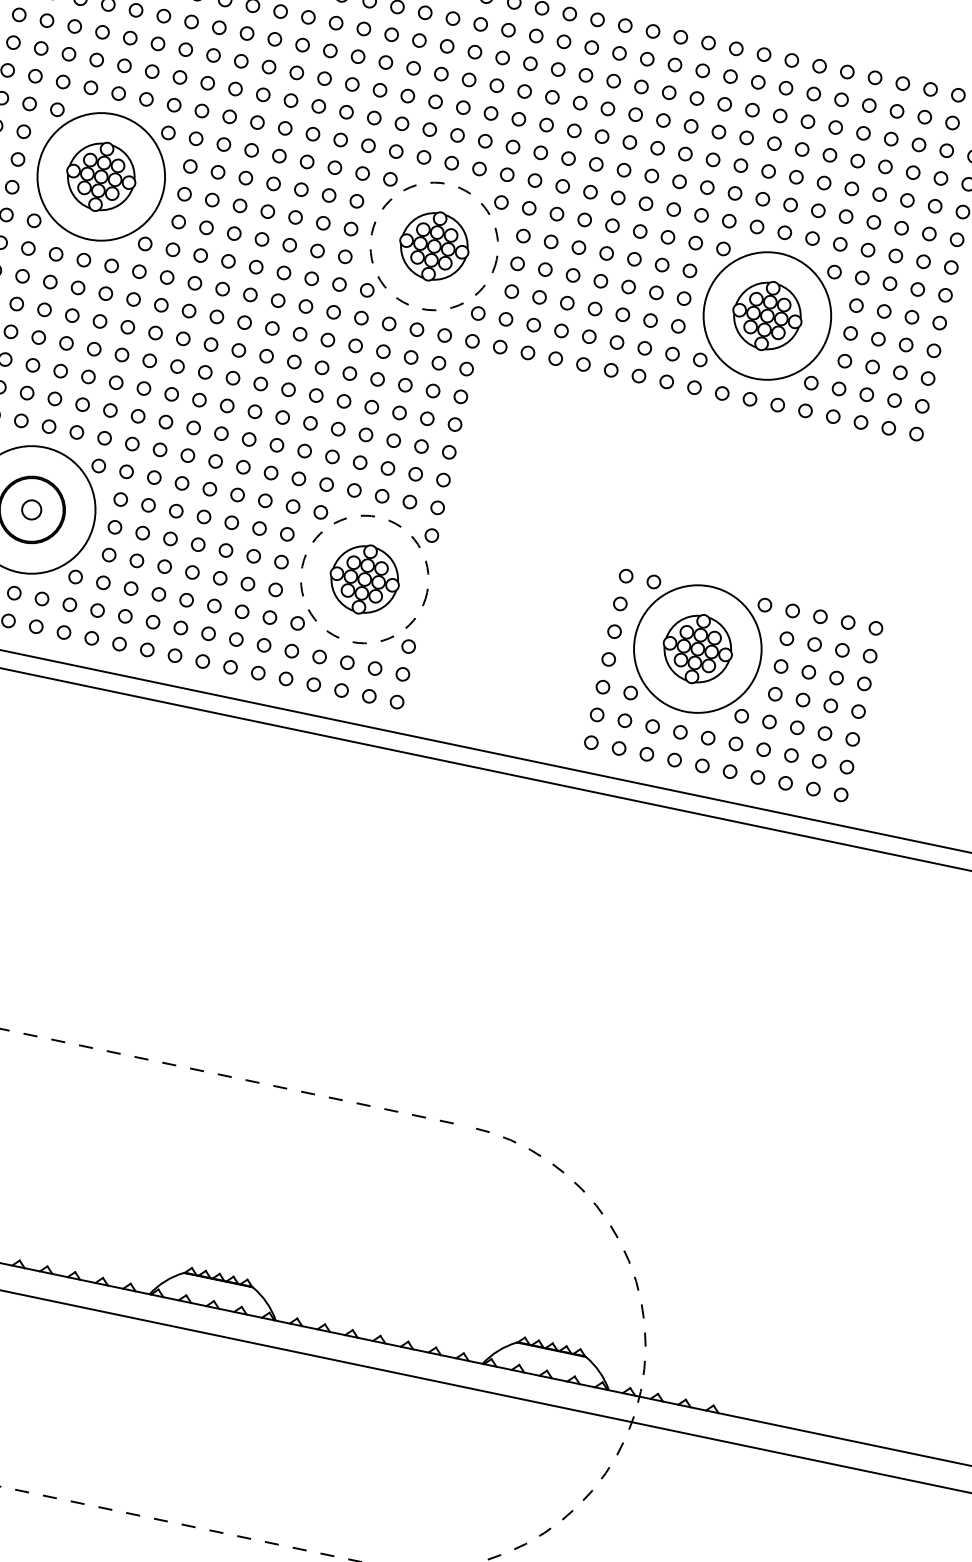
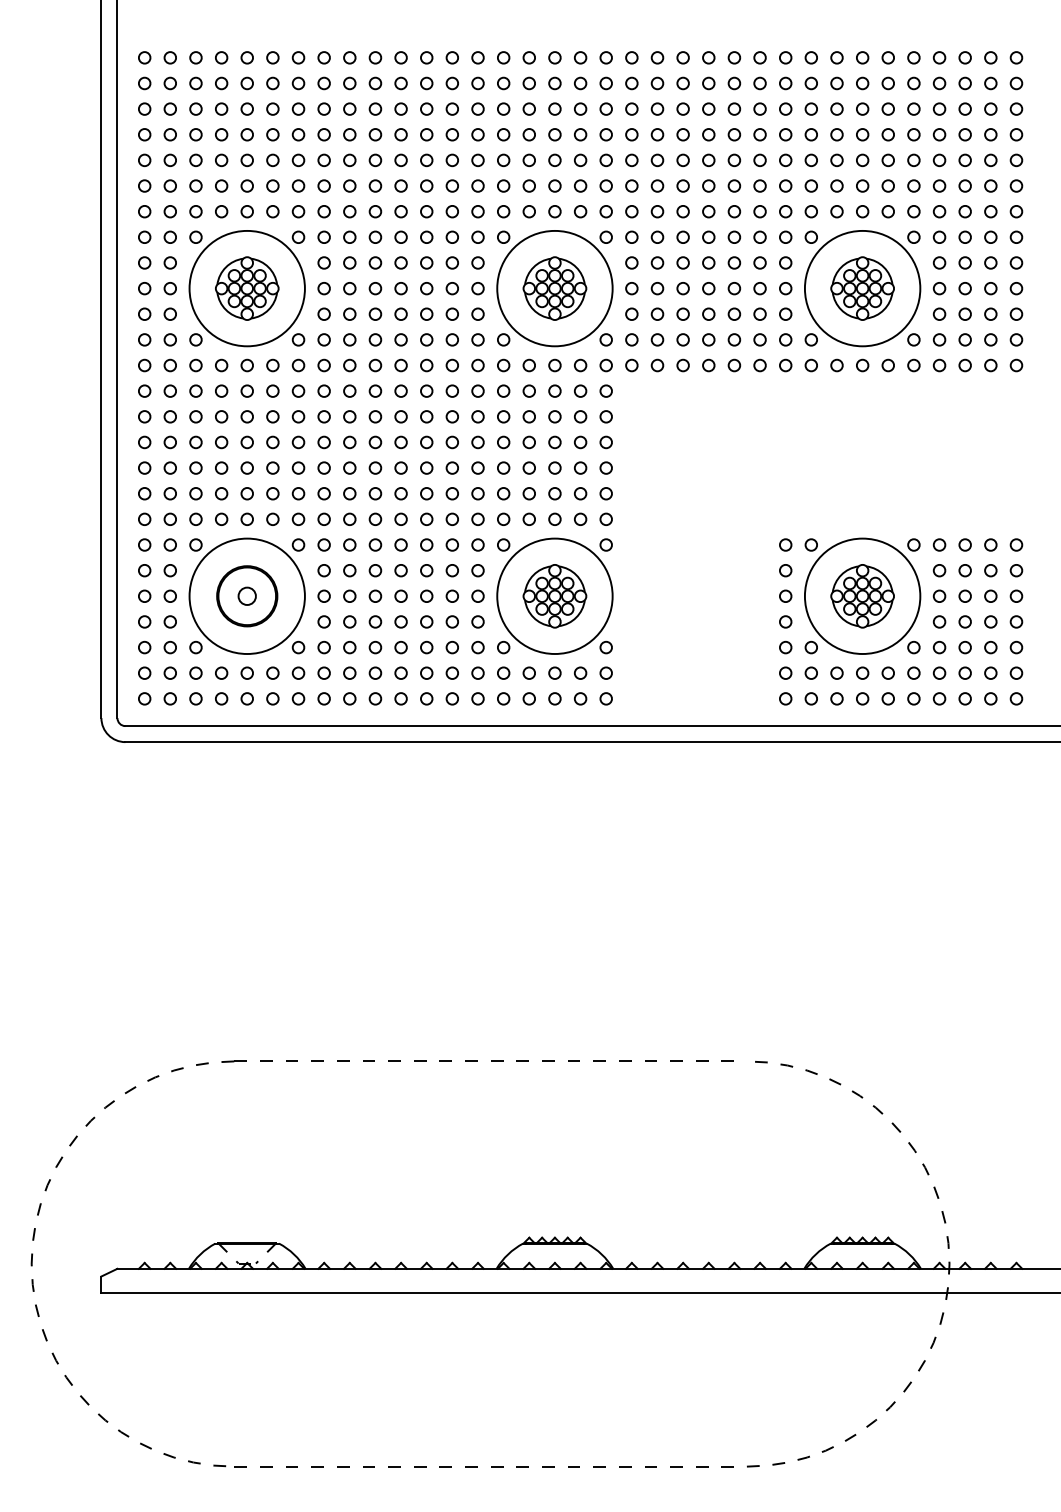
circle: (433, 246) -> (554, 288), dashed -> solid
circle: (364, 579) -> (554, 596), dashed -> solid

